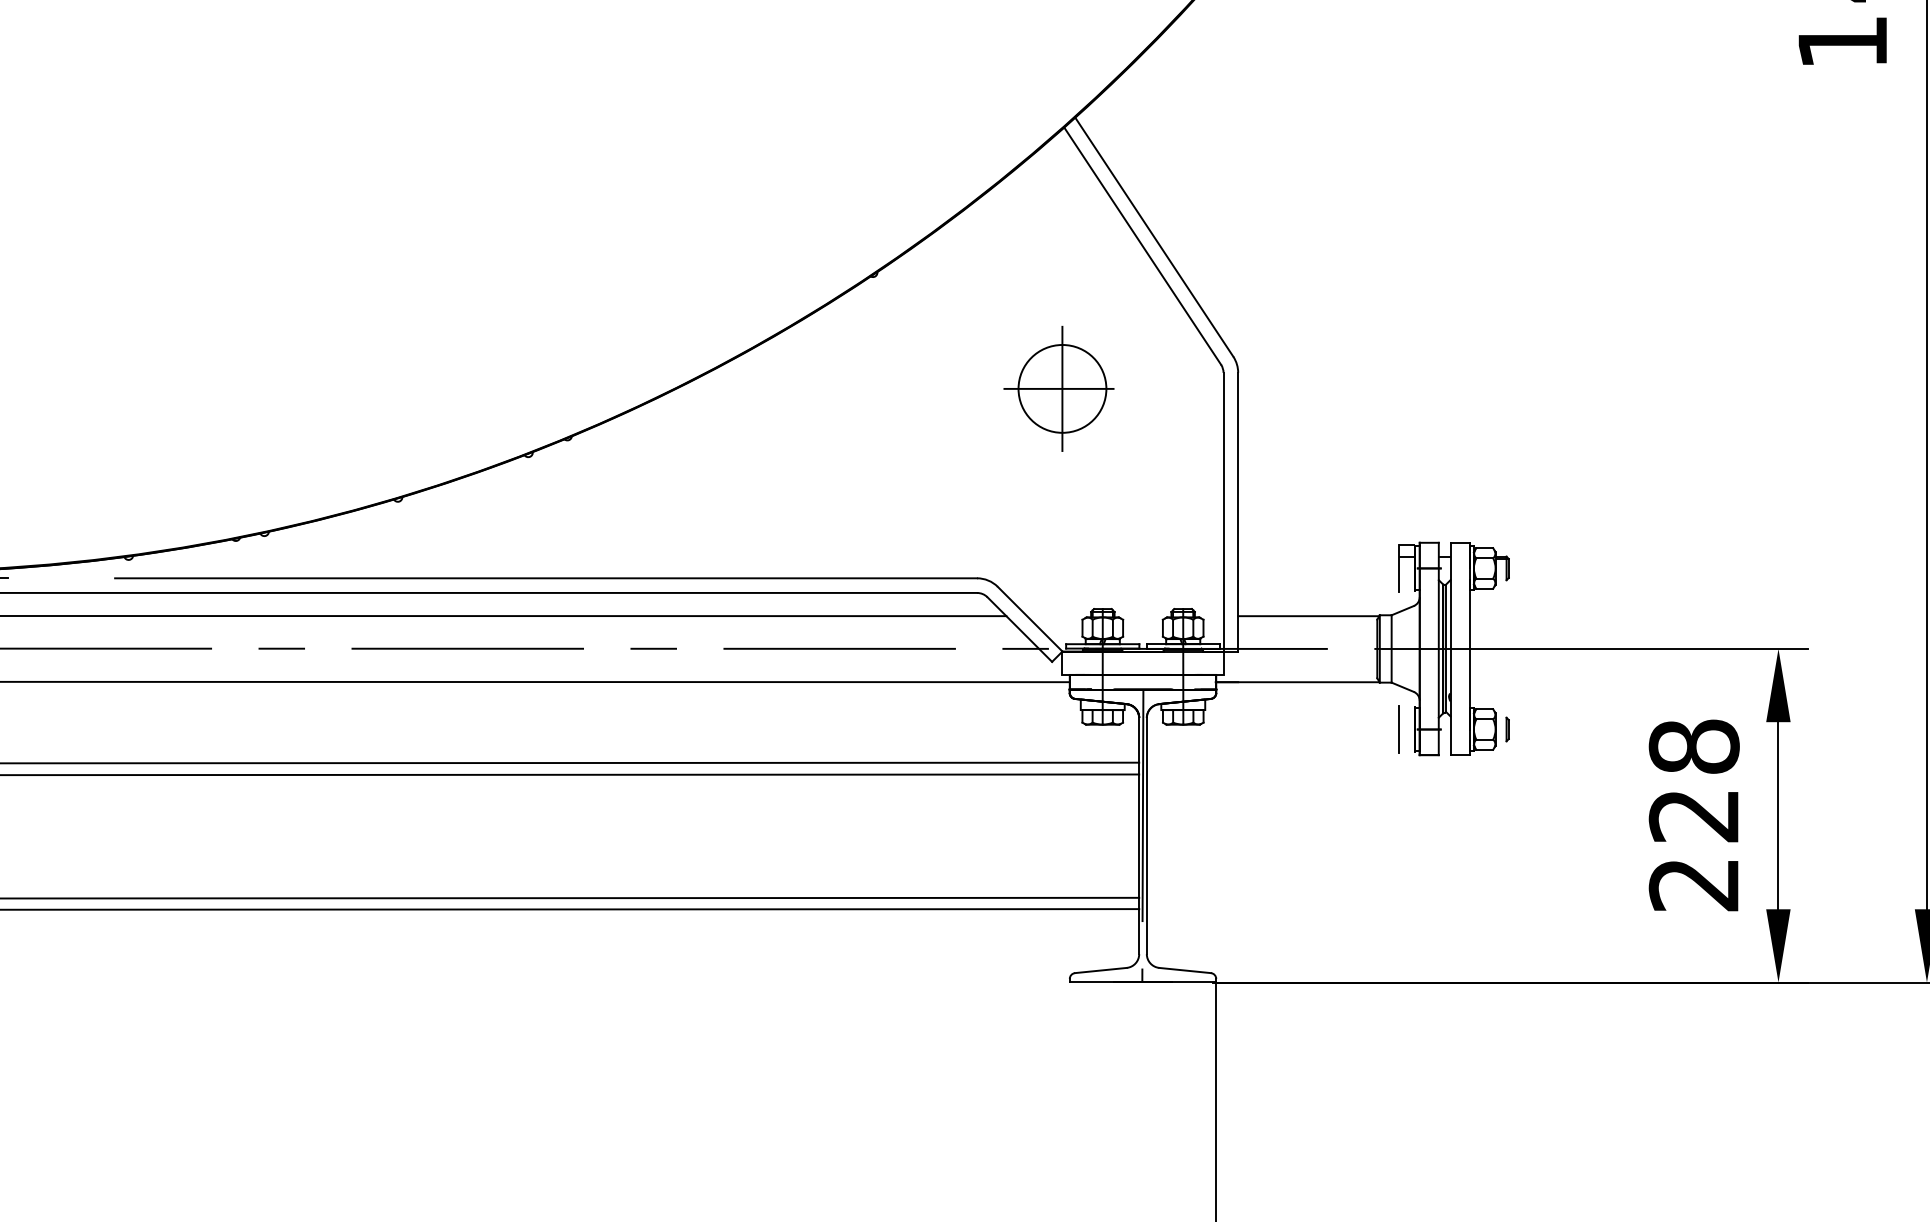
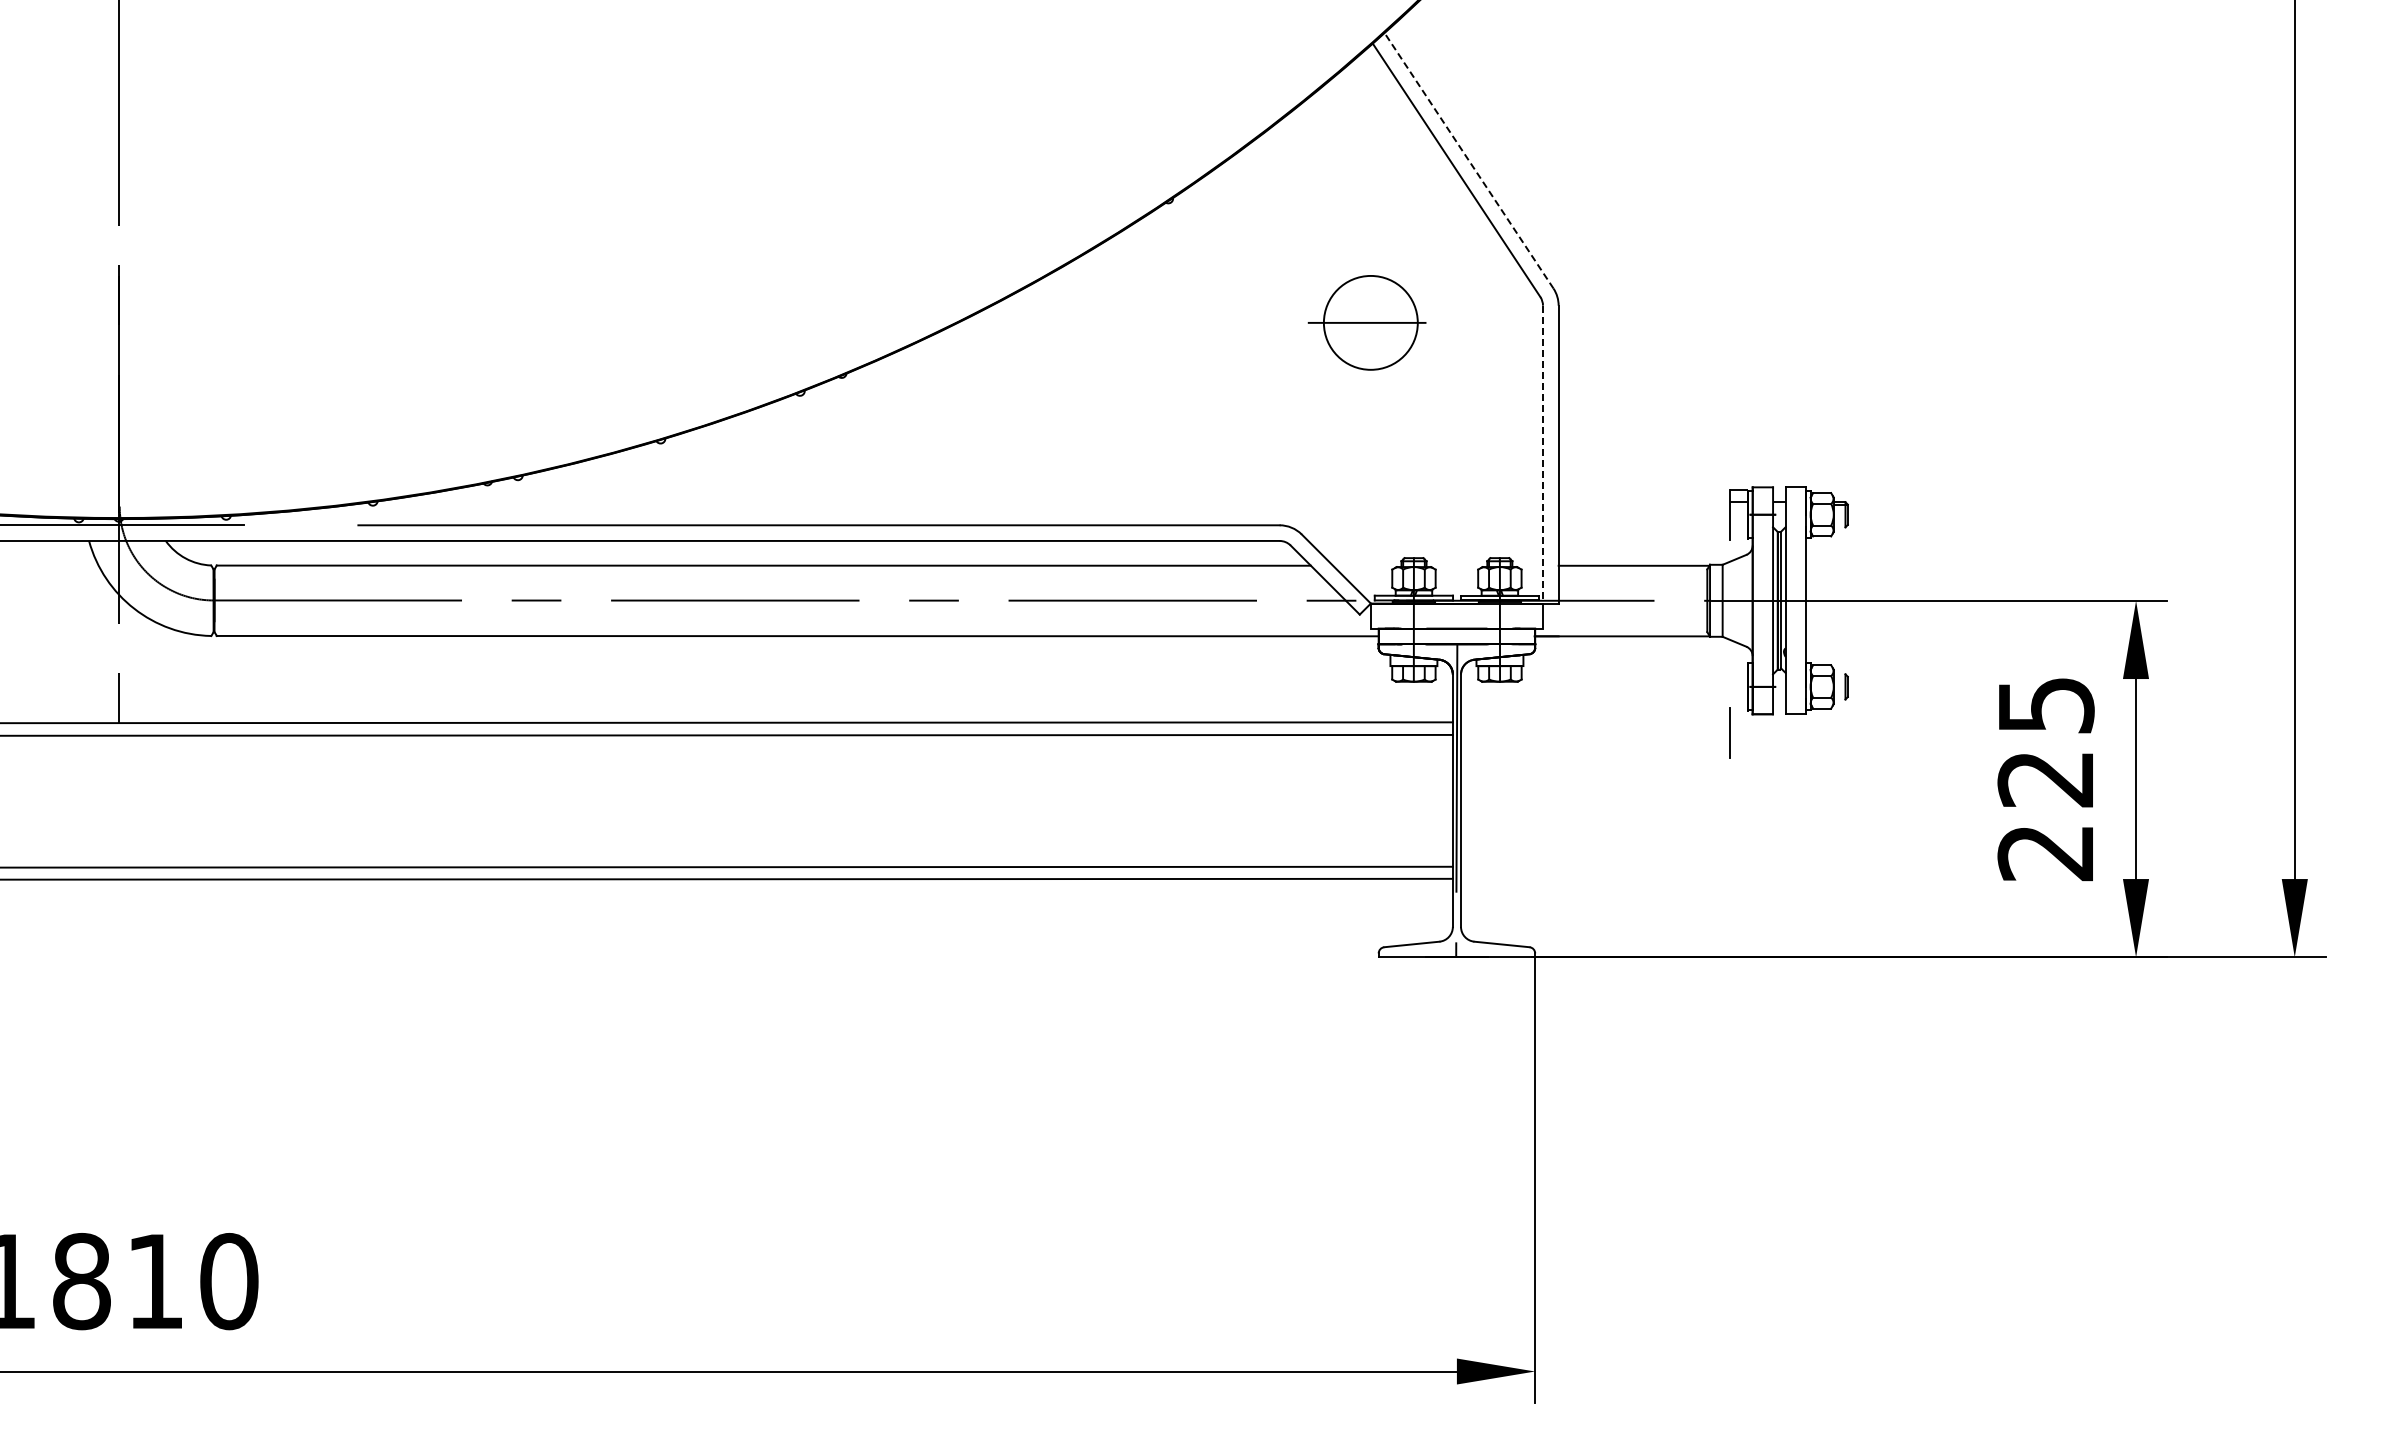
line: (1153, 236) -> (1468, 160), solid -> dashed
line: (1062, 388) -> (1370, 322), removed
line: (1224, 512) -> (1543, 454), solid -> dashed
line: (1398, 729) -> (1729, 732), moved
text: (1693, 746) -> (2045, 705), 228 -> 225

